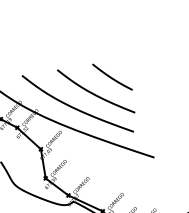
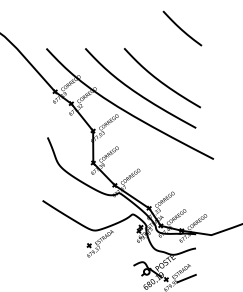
curve: (111, 77) -> (181, 28), moved

